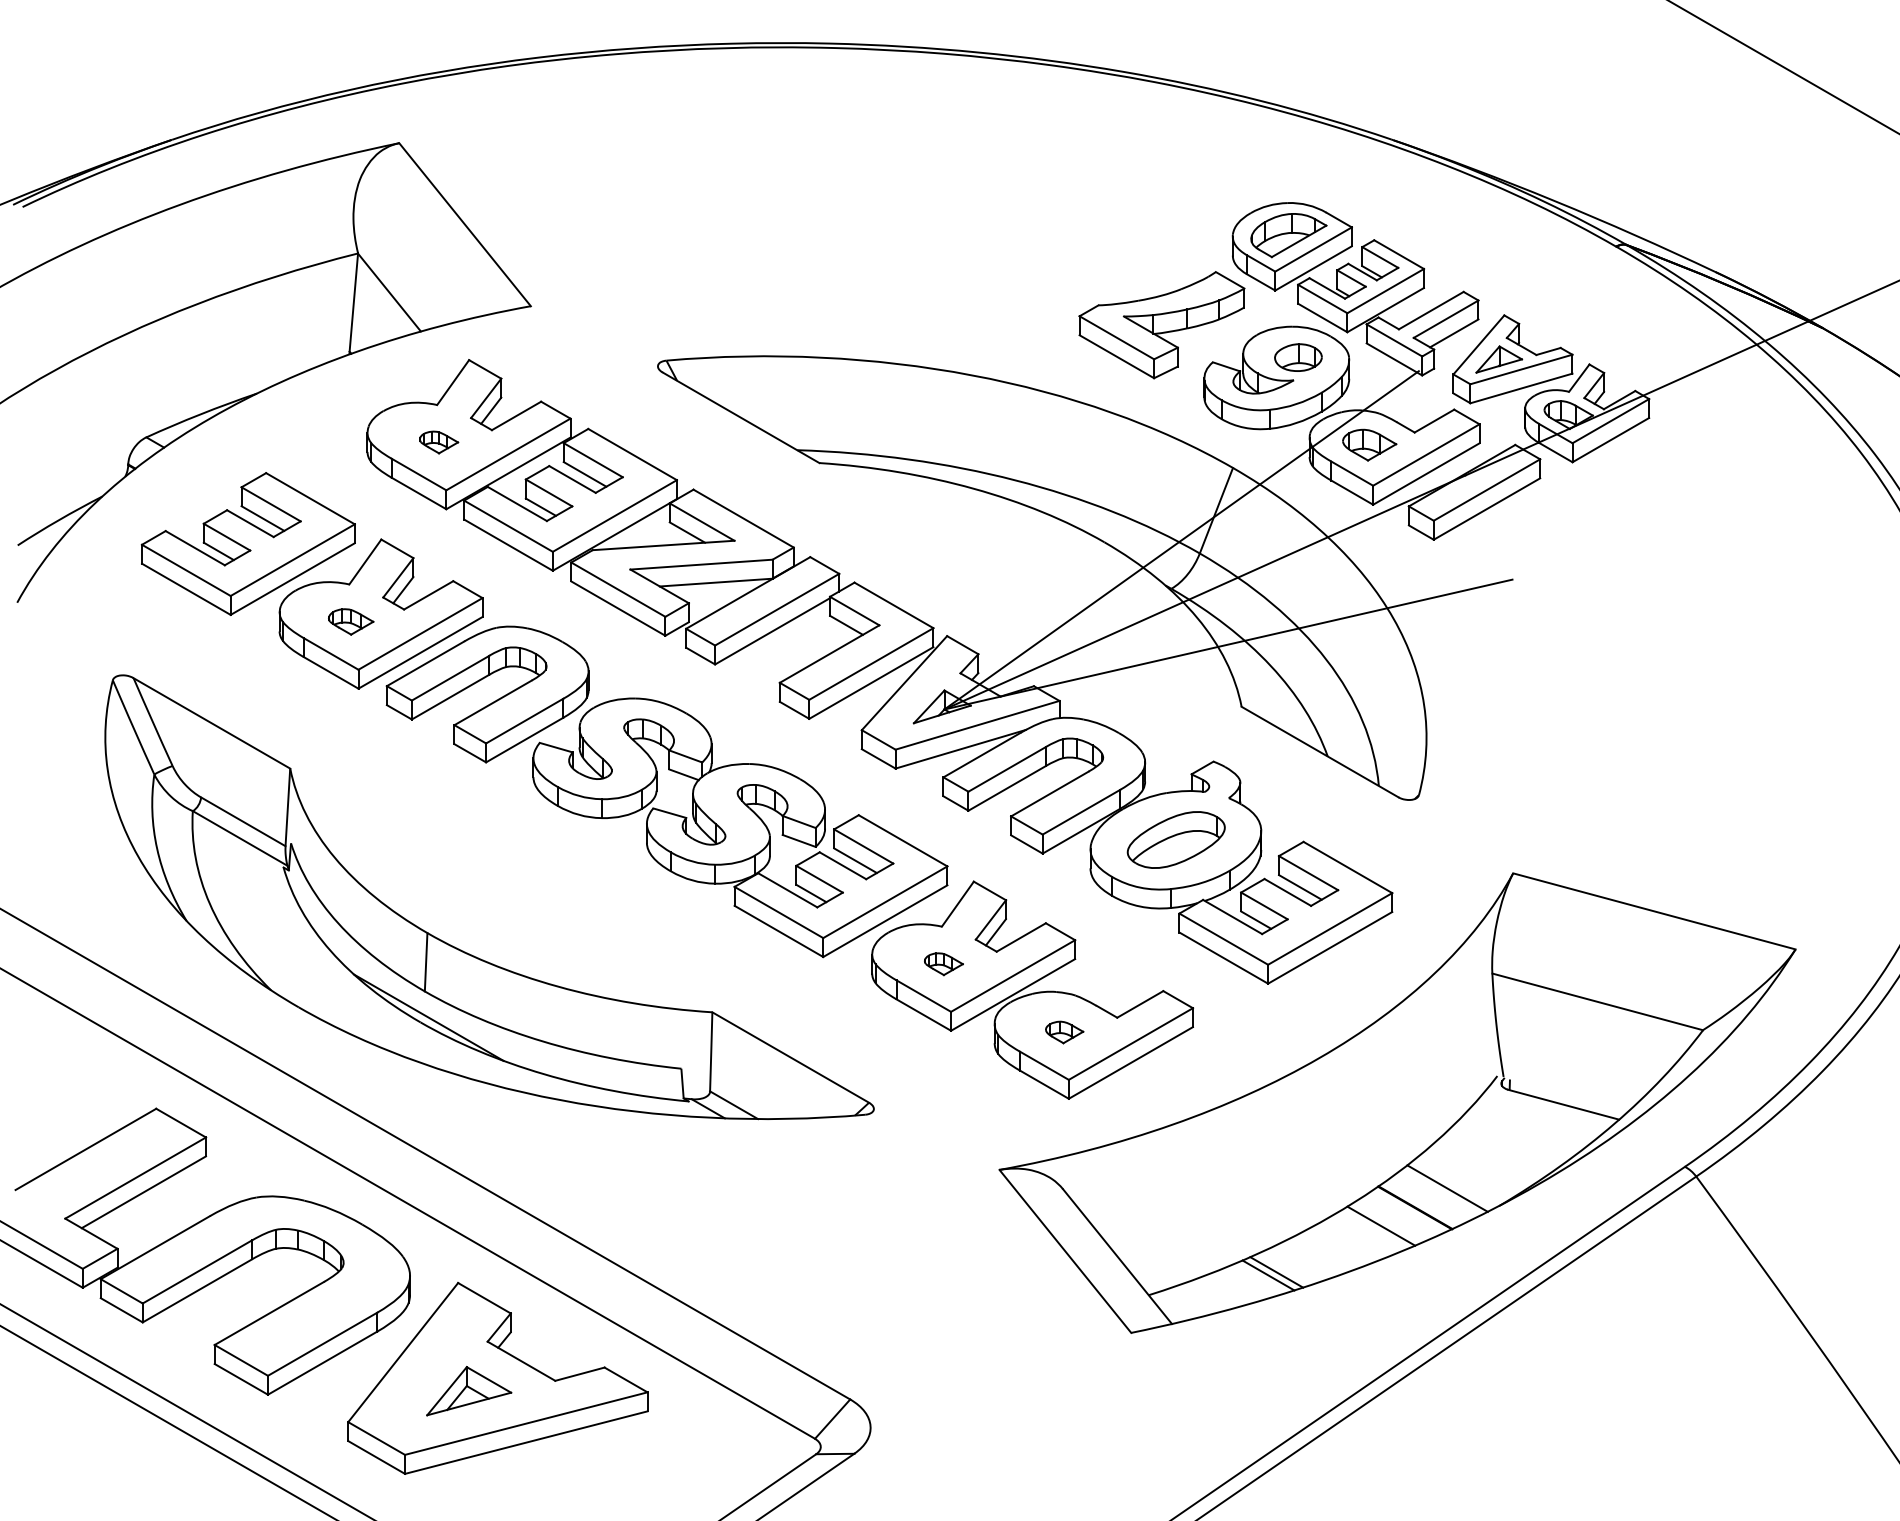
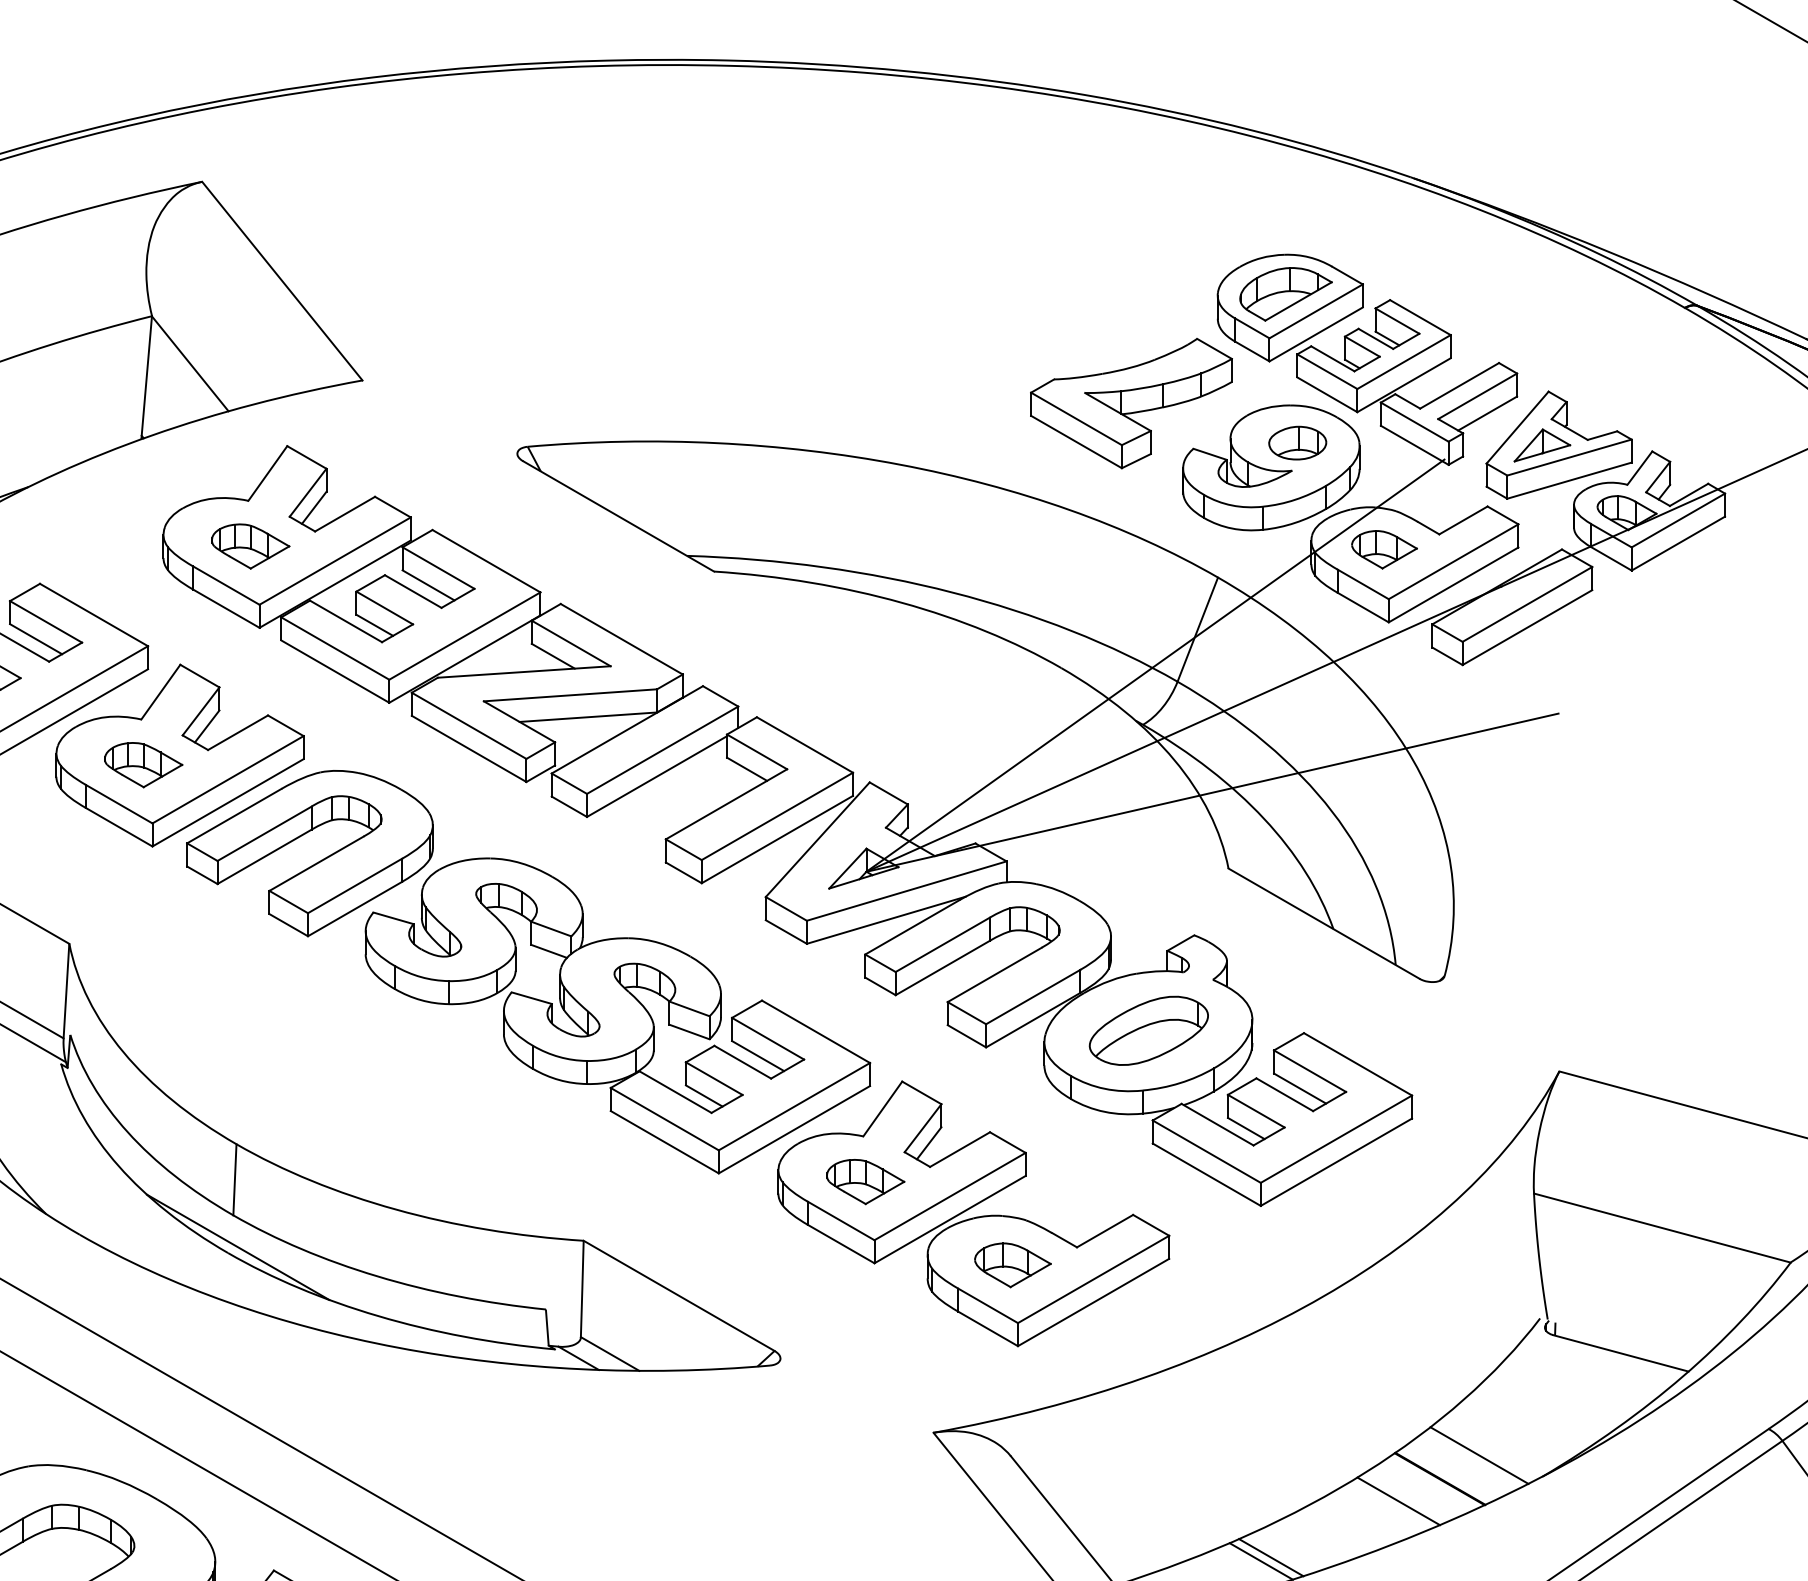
part: (438, 442) -> (249, 546), size x1.67
part: (350, 621) -> (142, 764), size x1.43
part: (943, 964) -> (865, 1182), size x1.67
part: (1064, 1032) -> (1012, 1265), size x1.67

